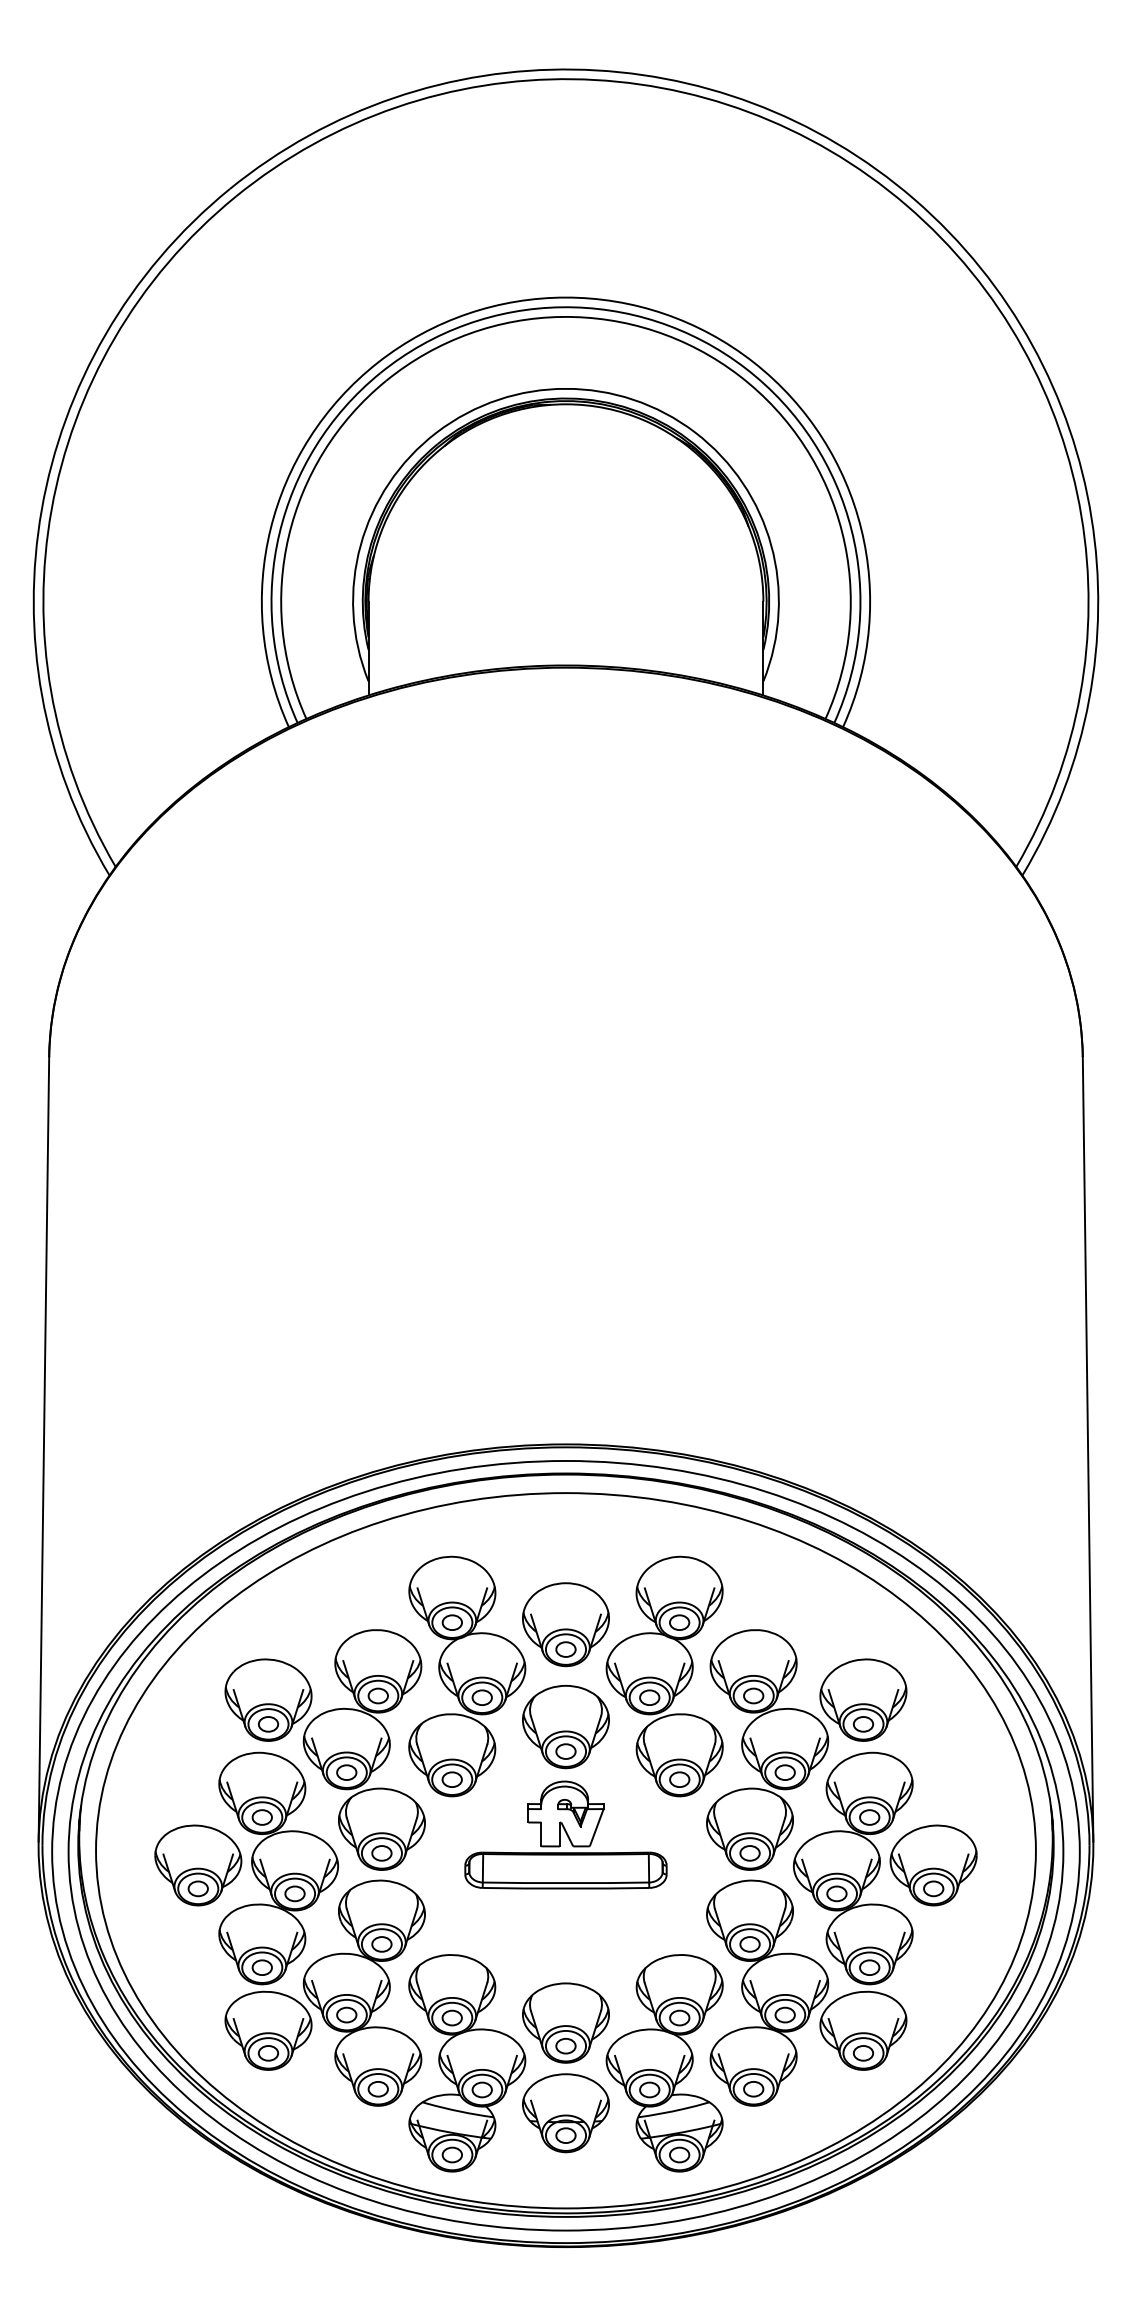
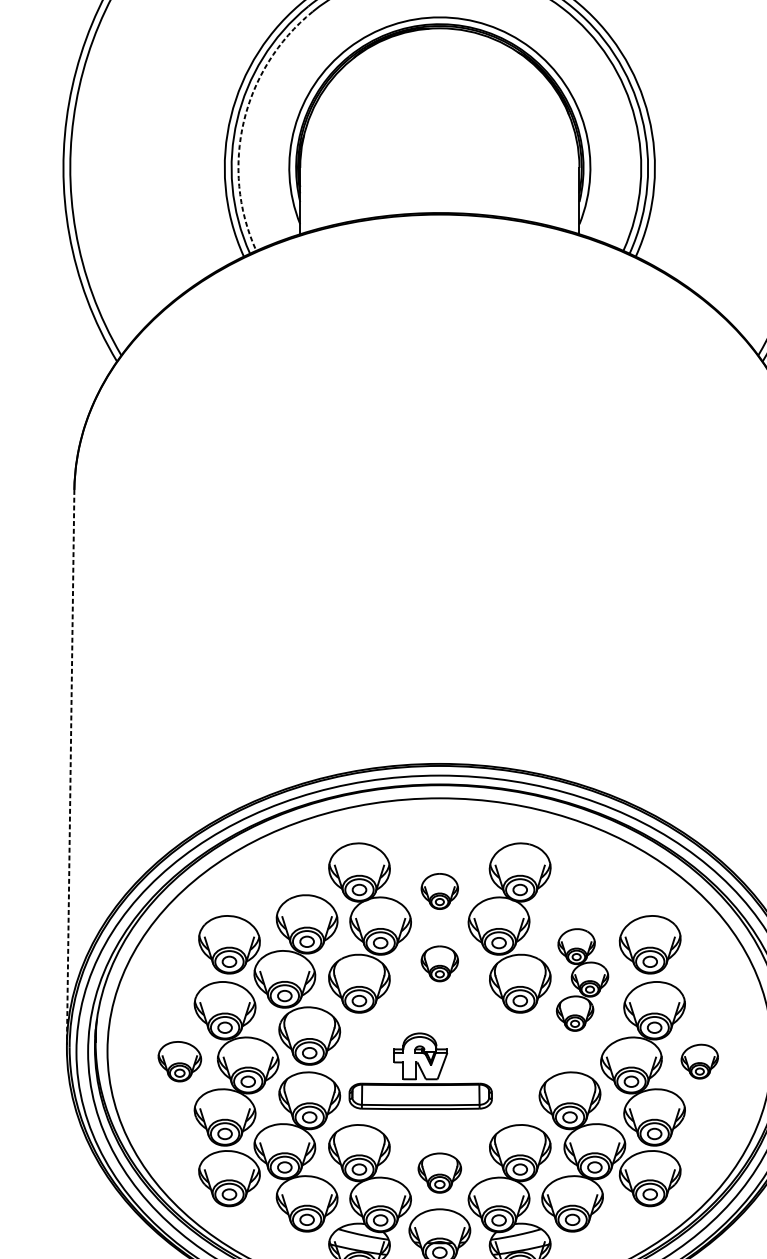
arc: (288, 536) -> (243, 121), solid -> dashed
line: (43, 1449) -> (70, 767), solid -> dashed
part: (565, 1624) -> (439, 891), size x0.6
part: (565, 1727) -> (439, 964), size x0.6
part: (767, 1749) -> (582, 979), size x0.6
part: (565, 1834) -> (420, 1070), moved
part: (198, 1865) -> (179, 1061), size x0.7
part: (933, 1865) -> (699, 1061), size x0.6
part: (565, 2022) -> (439, 1172), size x0.7

